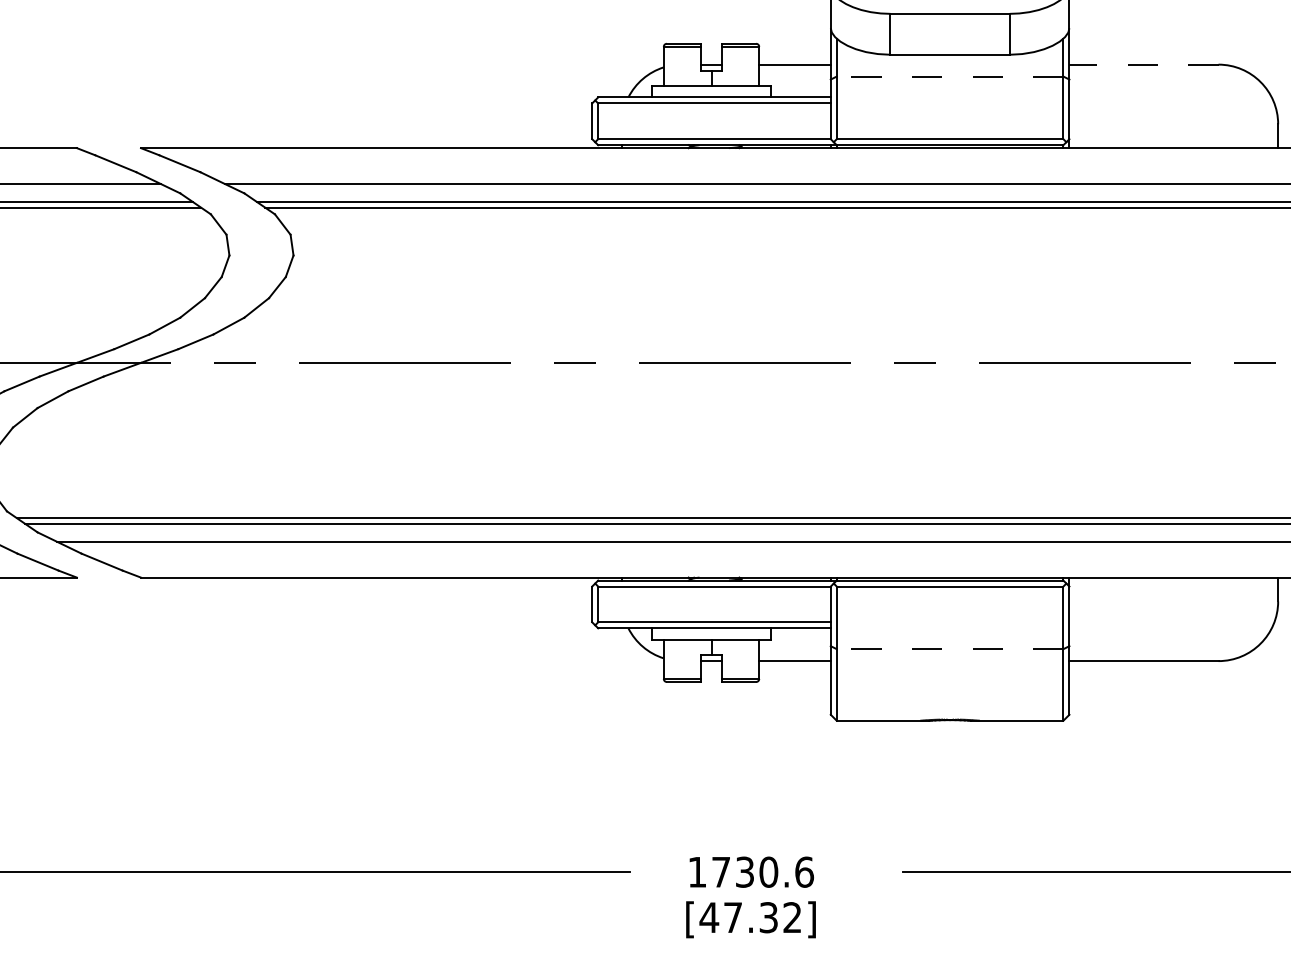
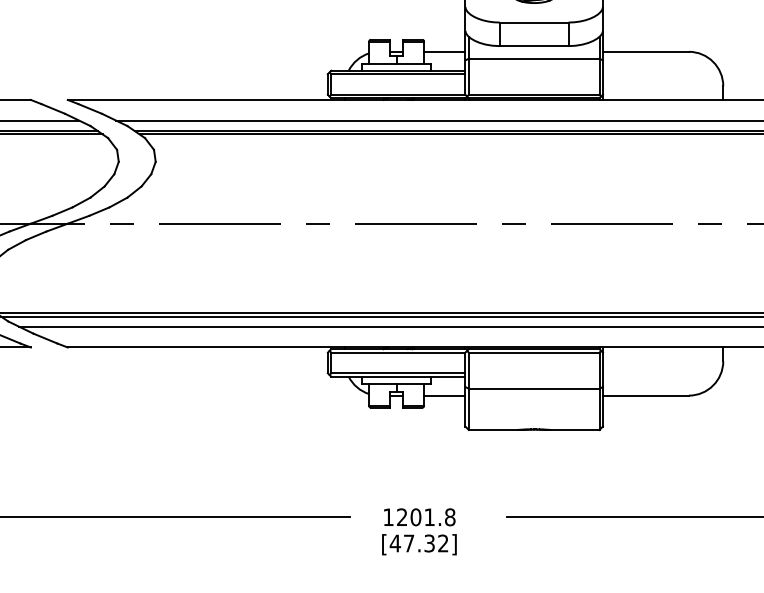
line: (1143, 64) -> (645, 51), dashed -> solid
line: (948, 76) -> (533, 58), dashed -> solid
line: (948, 648) -> (533, 388), dashed -> solid
text: (763, 872) -> (426, 517), 1730.6 -> 1201.8

